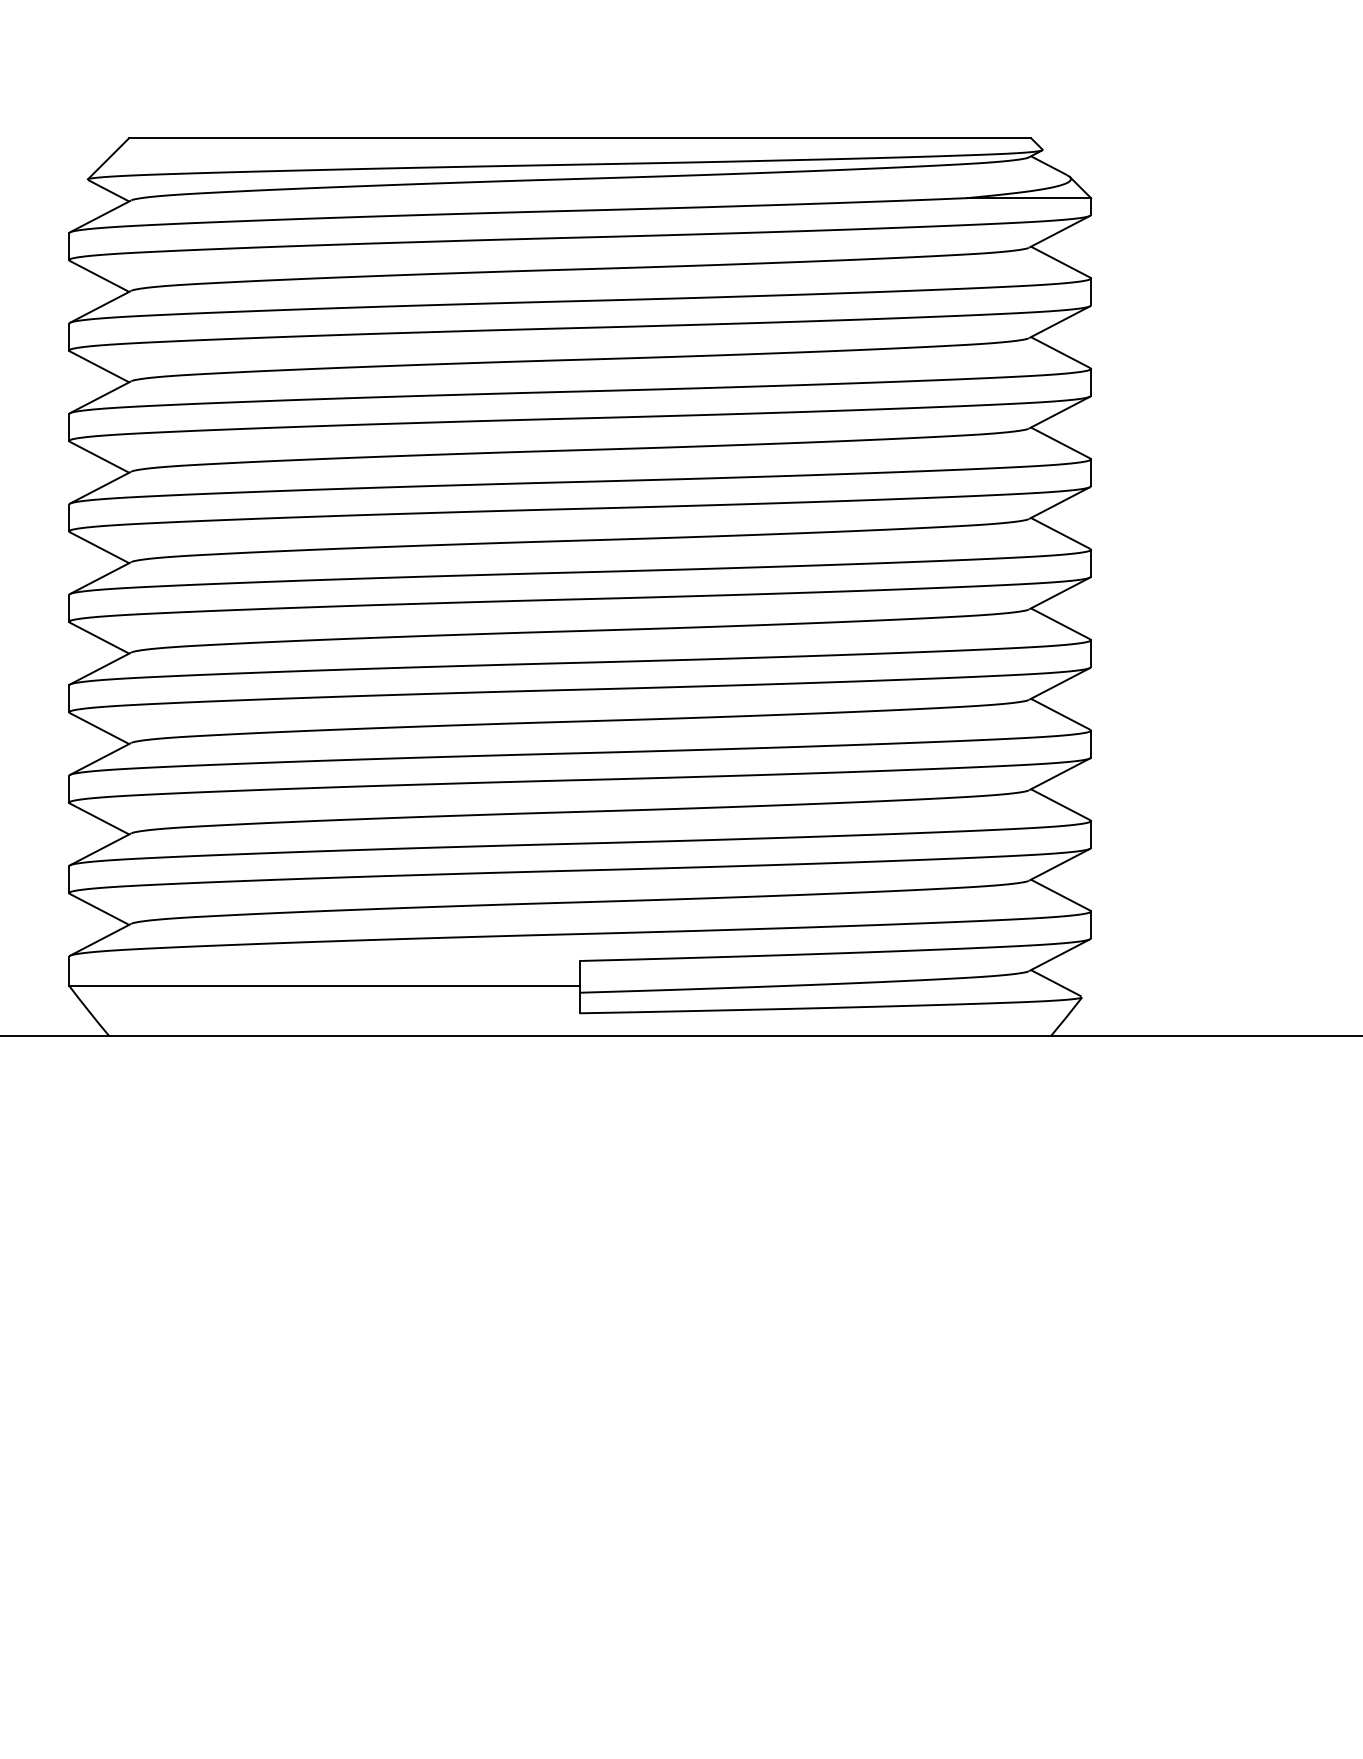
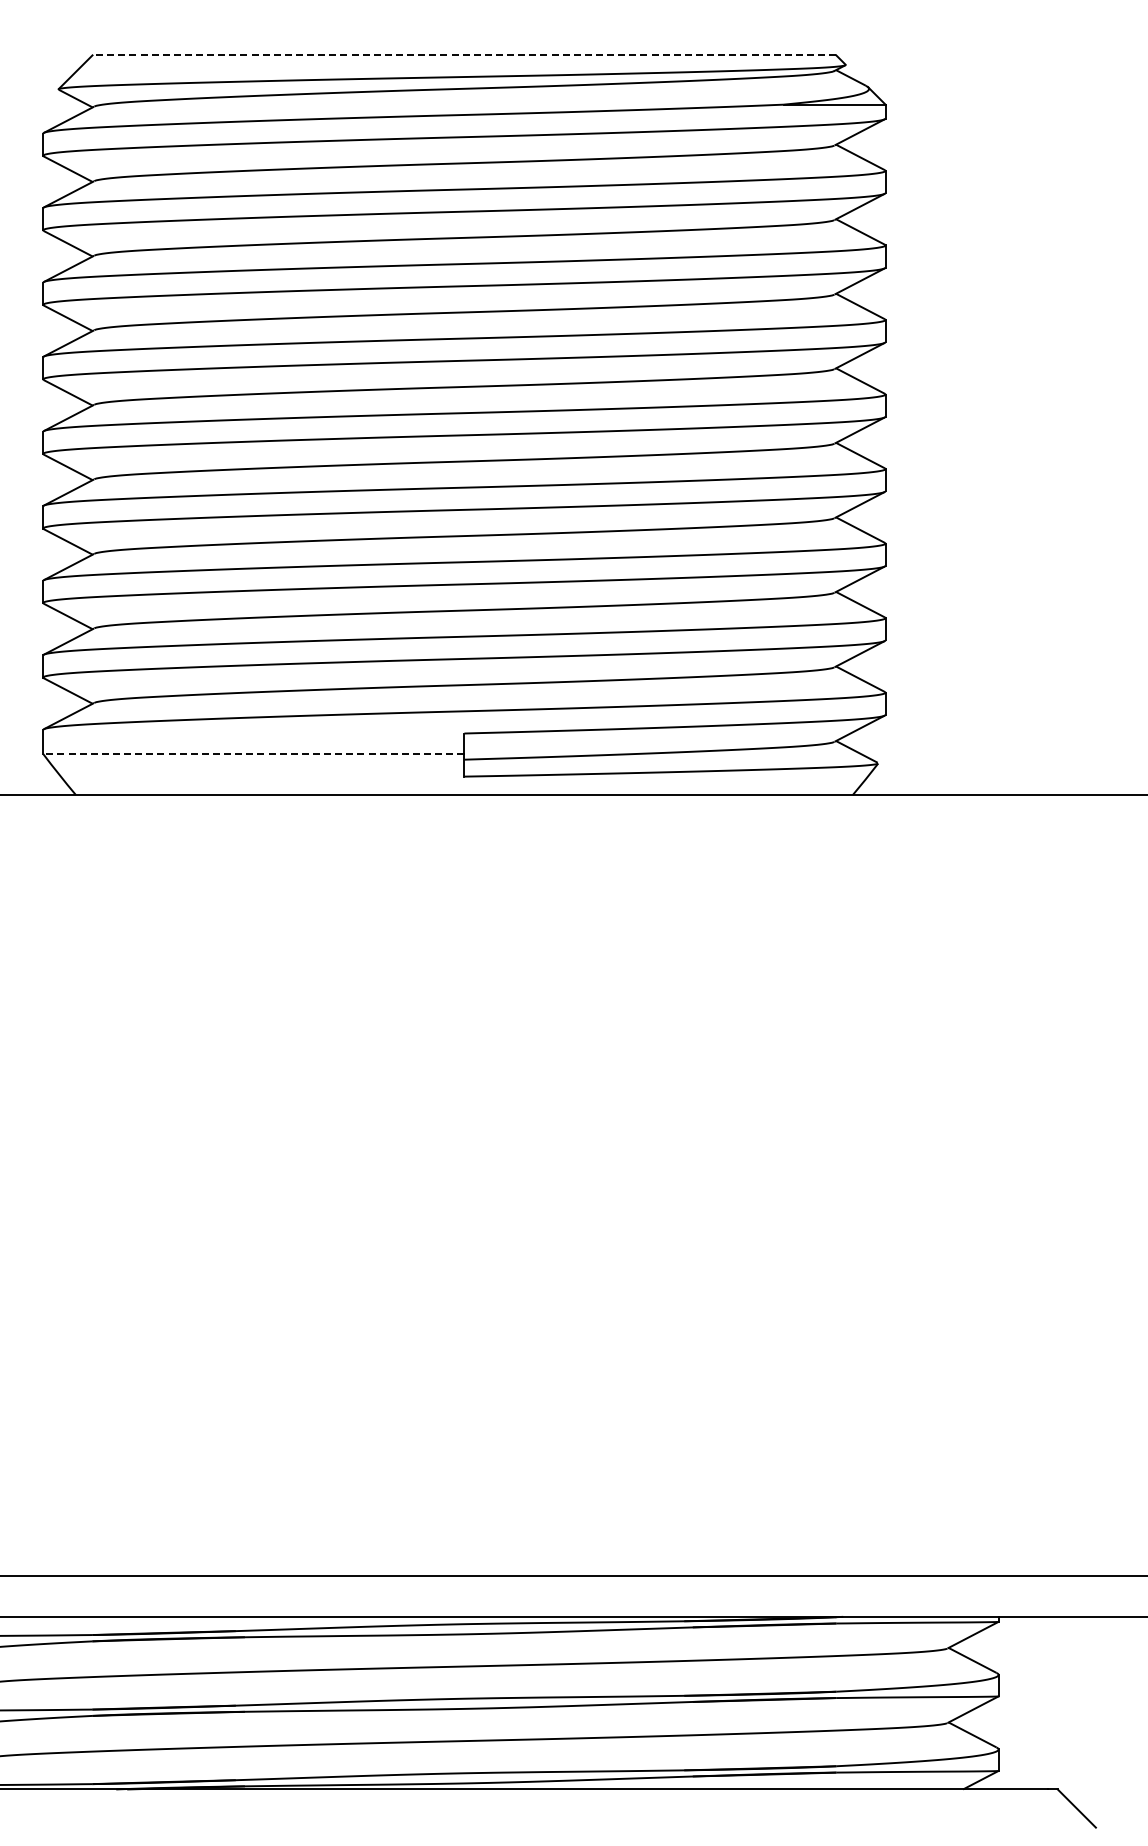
line: (580, 138) -> (464, 55), solid -> dashed
line: (324, 985) -> (253, 753), solid -> dashed

